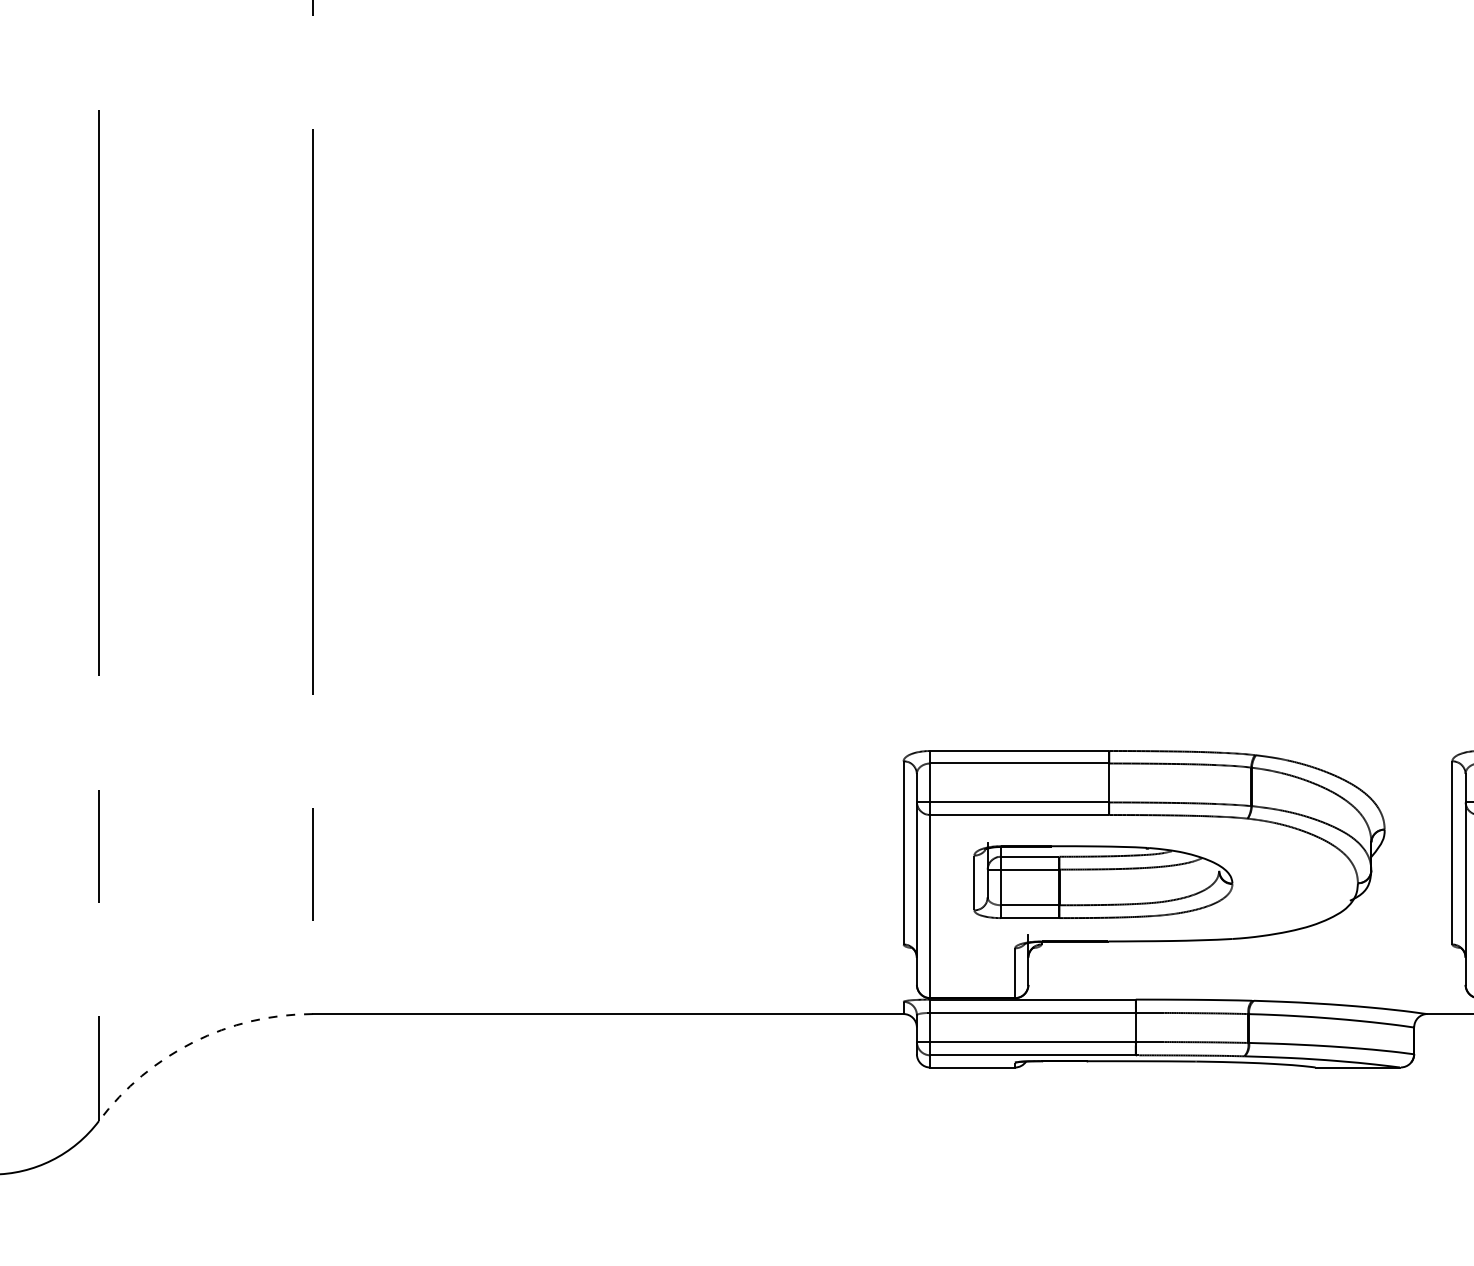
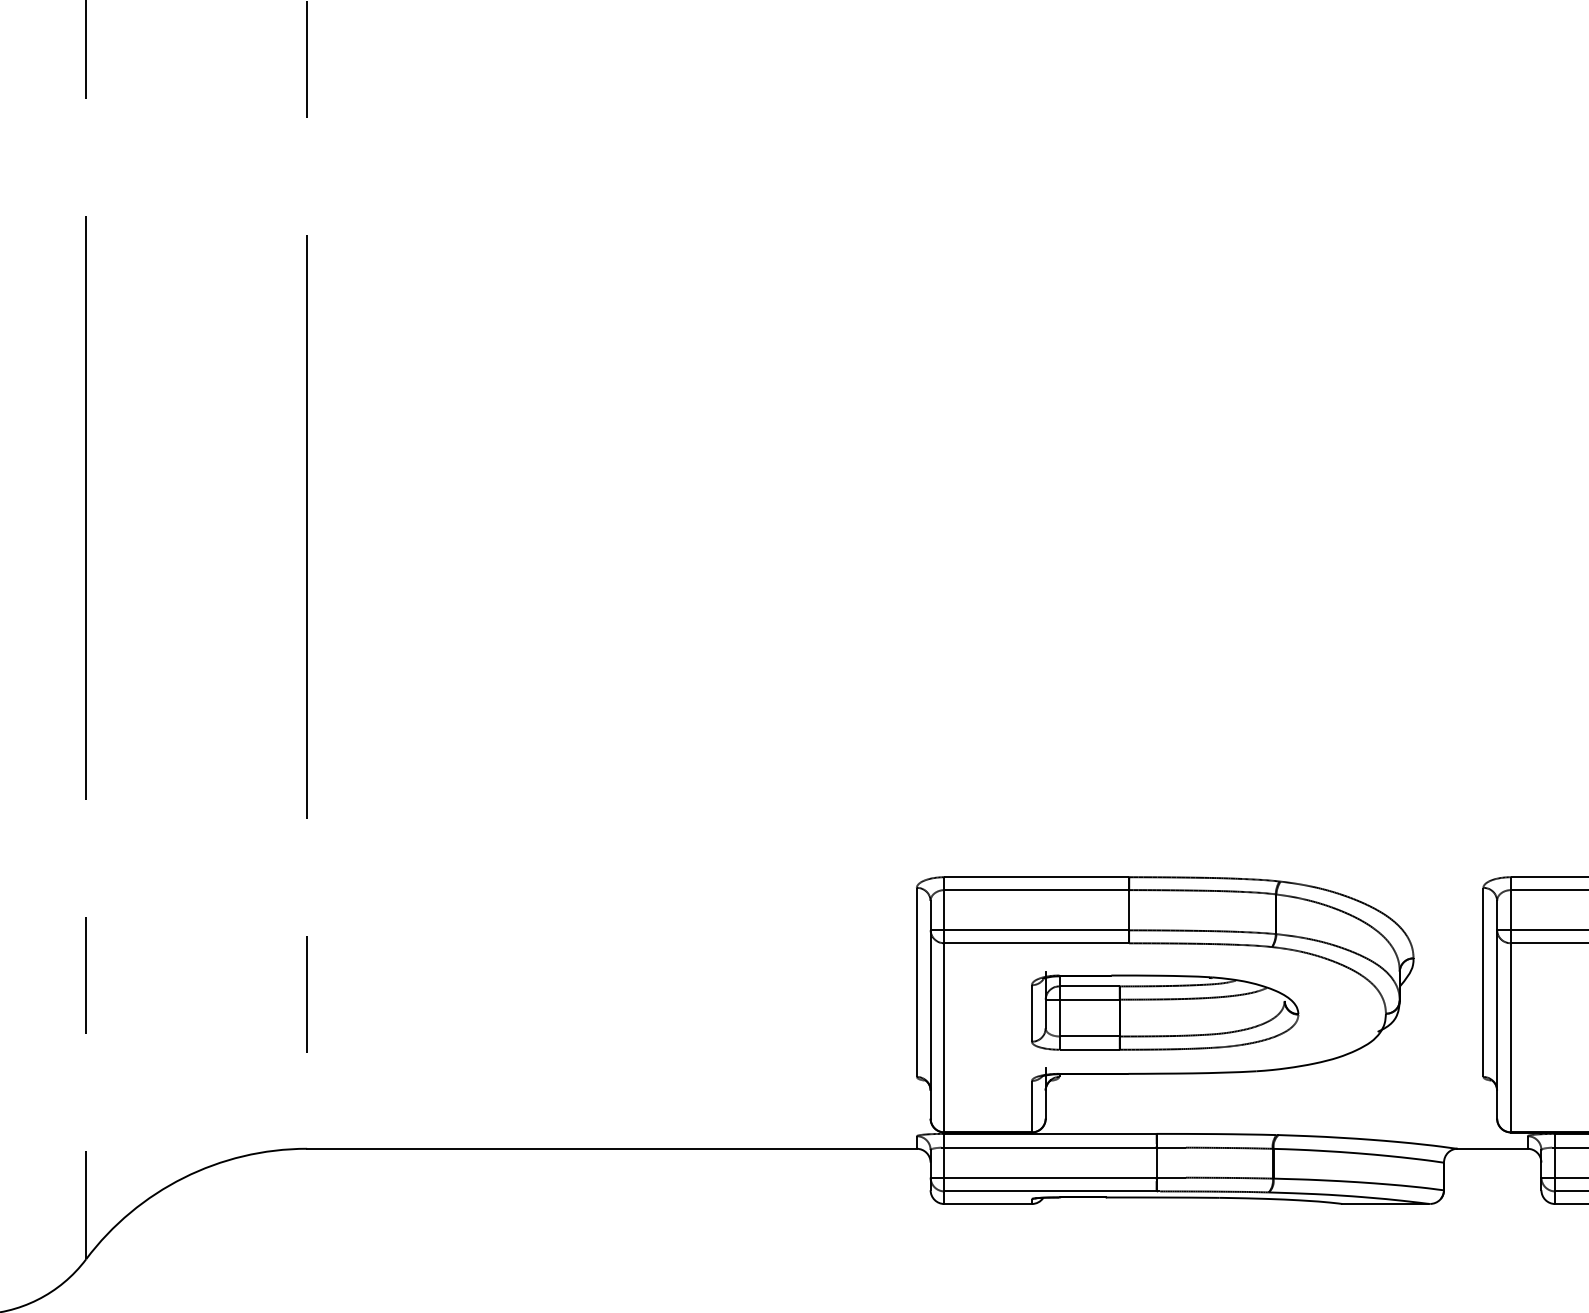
part: (1103, 880) -> (1165, 1010), moved
arc: (193, 1041) -> (183, 1177), dashed -> solid

